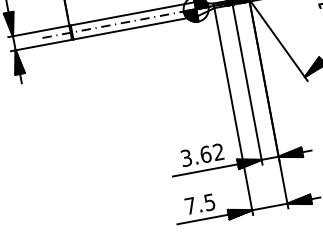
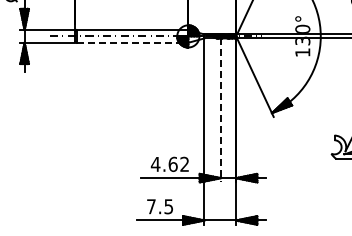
line: (135, 27) -> (132, 42), solid -> dashed
line: (247, 84) -> (220, 110), solid -> dashed
text: (186, 157) -> (155, 163), 3.62 -> 4.62

